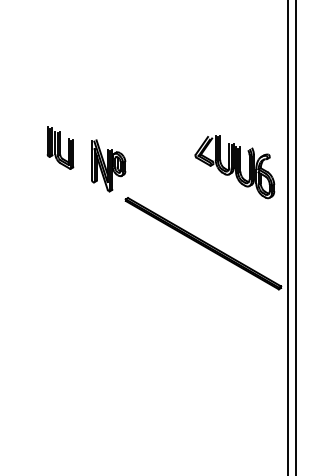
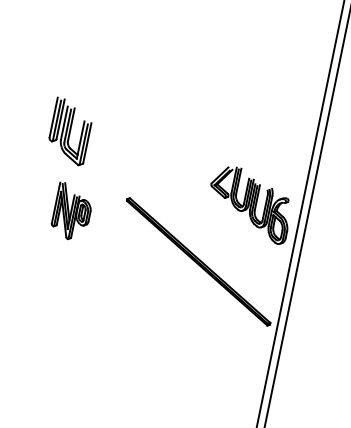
part: (60, 147) -> (70, 131), size x1.4
part: (108, 165) -> (72, 211), moved
part: (234, 167) -> (249, 204), moved

